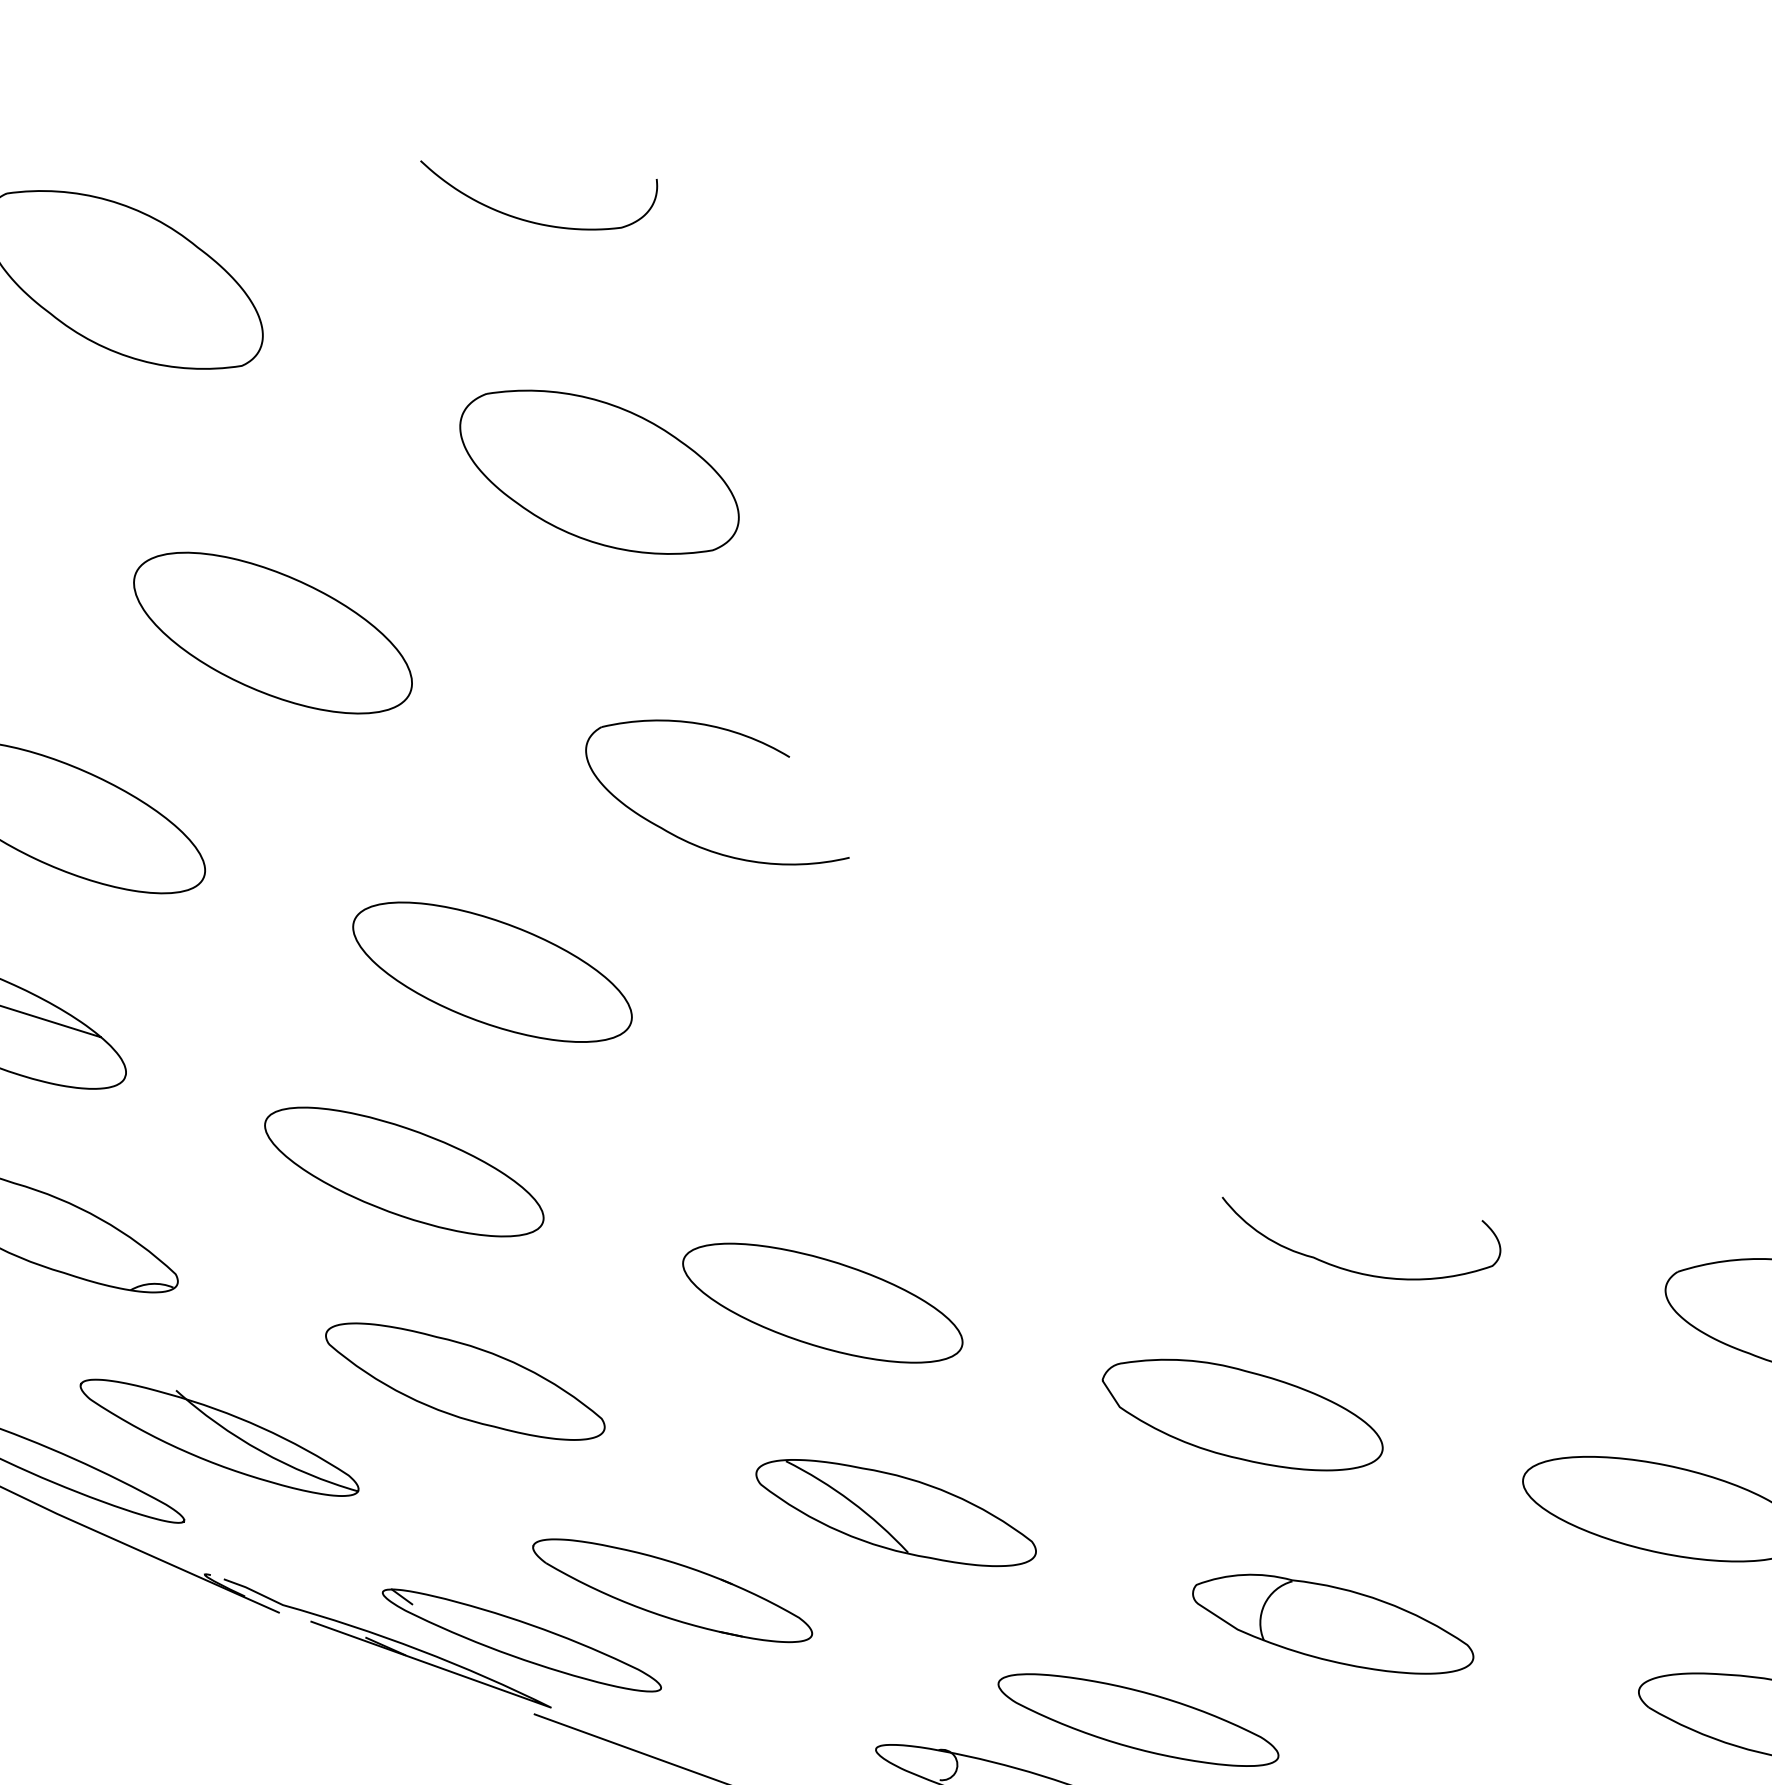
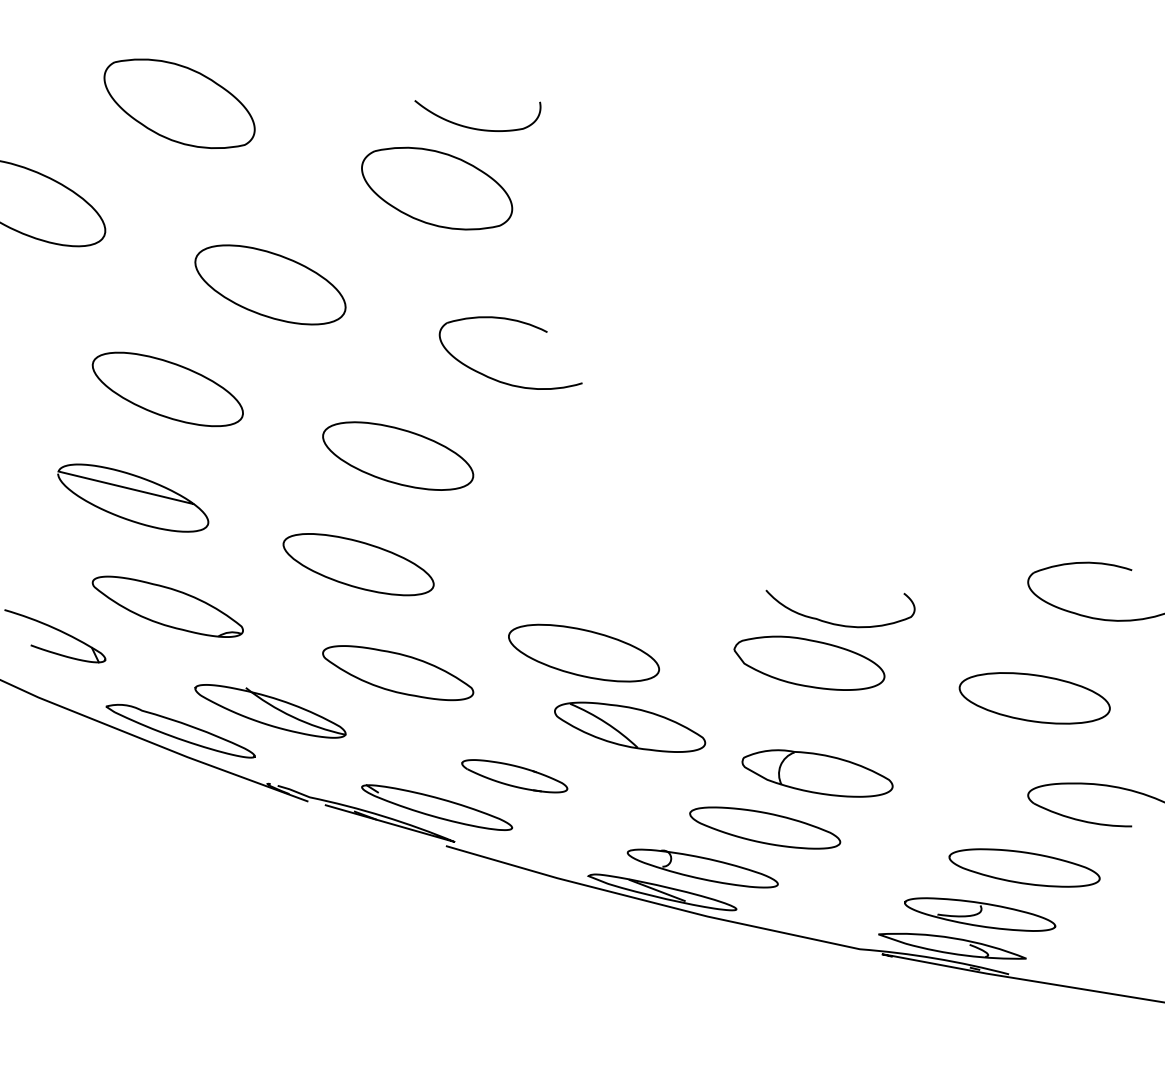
curve: (528, 218) -> (473, 127), moved
curve: (1351, 1268) -> (836, 623), moved
part: (821, 1301) -> (583, 652), moved
part: (671, 1591) -> (514, 776), size x0.7
part: (1333, 1623) -> (817, 773), moved

